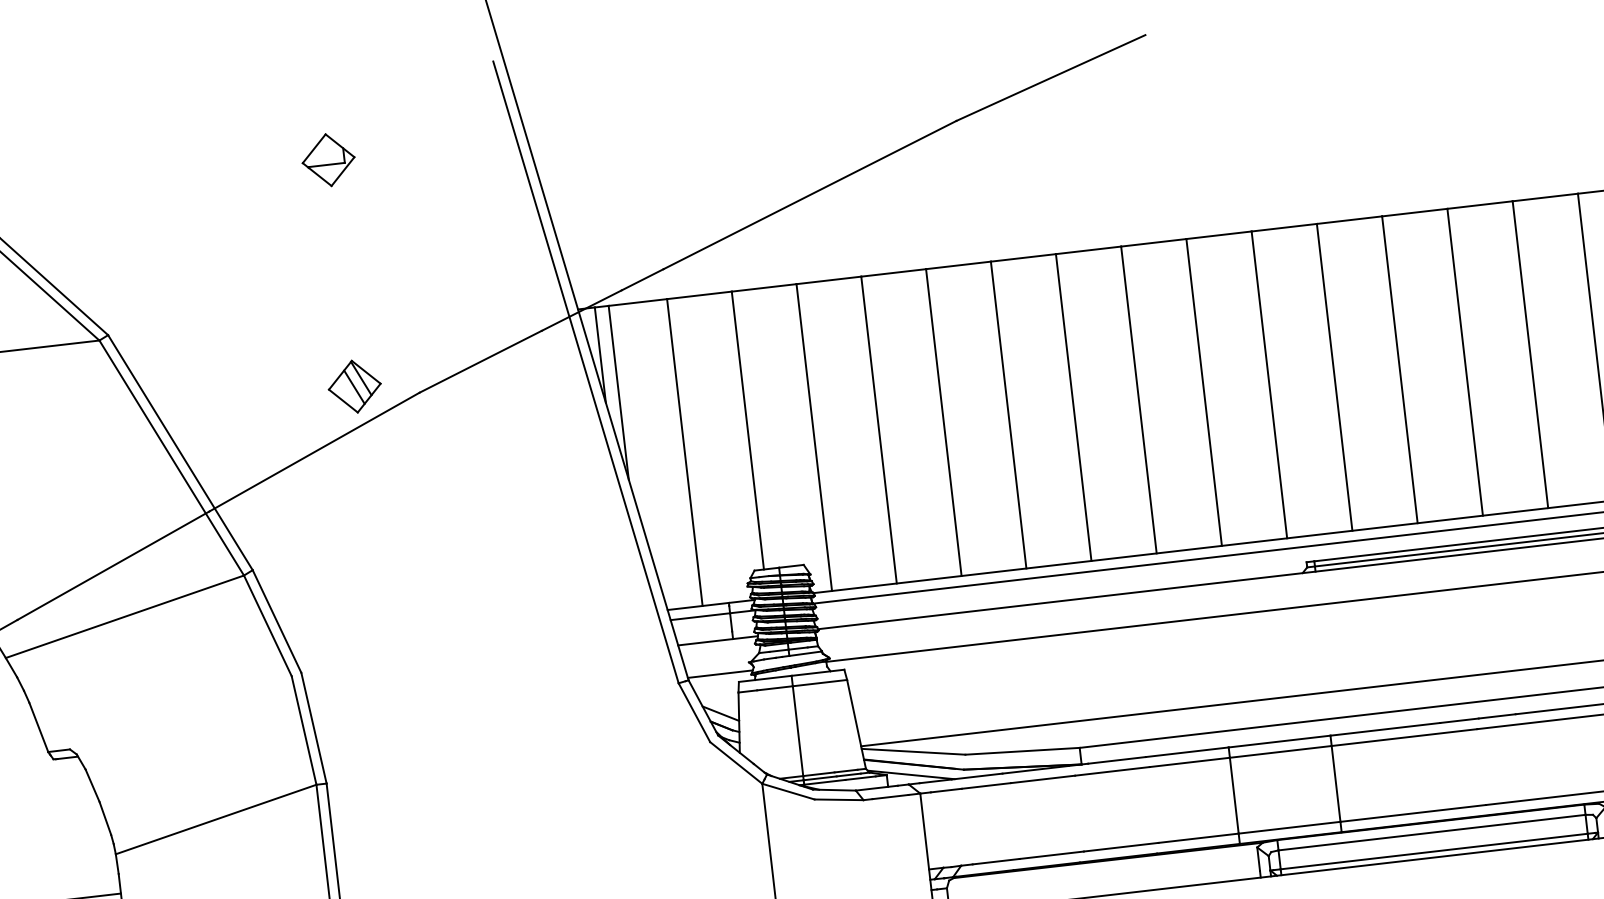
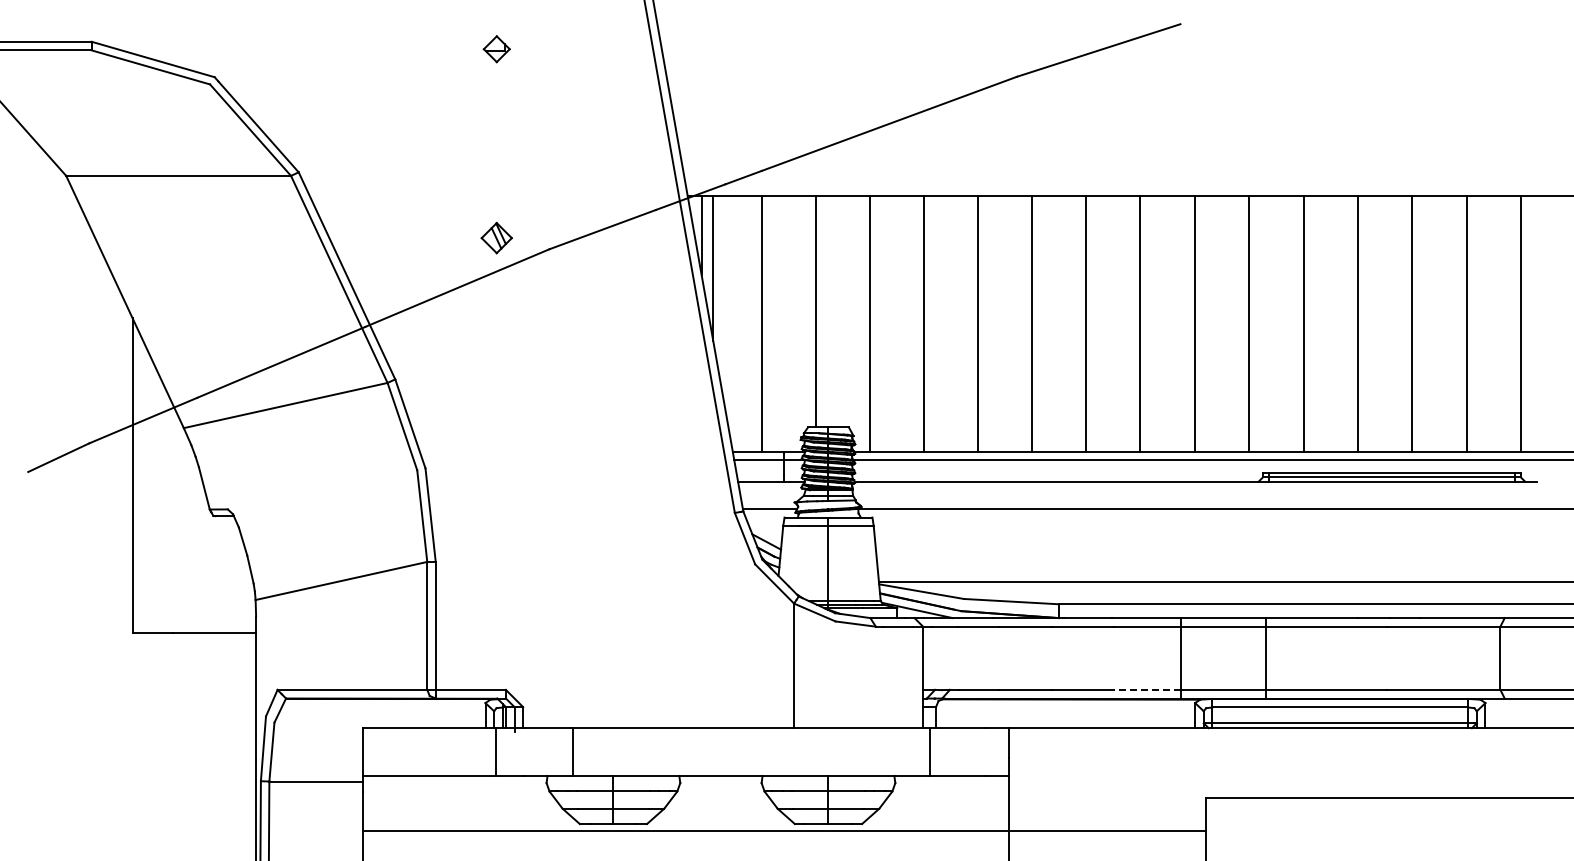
part: (328, 159) -> (496, 48), size x0.6
part: (354, 385) -> (496, 237), size x0.7
line: (1198, 837) -> (1147, 689), solid -> dashed

